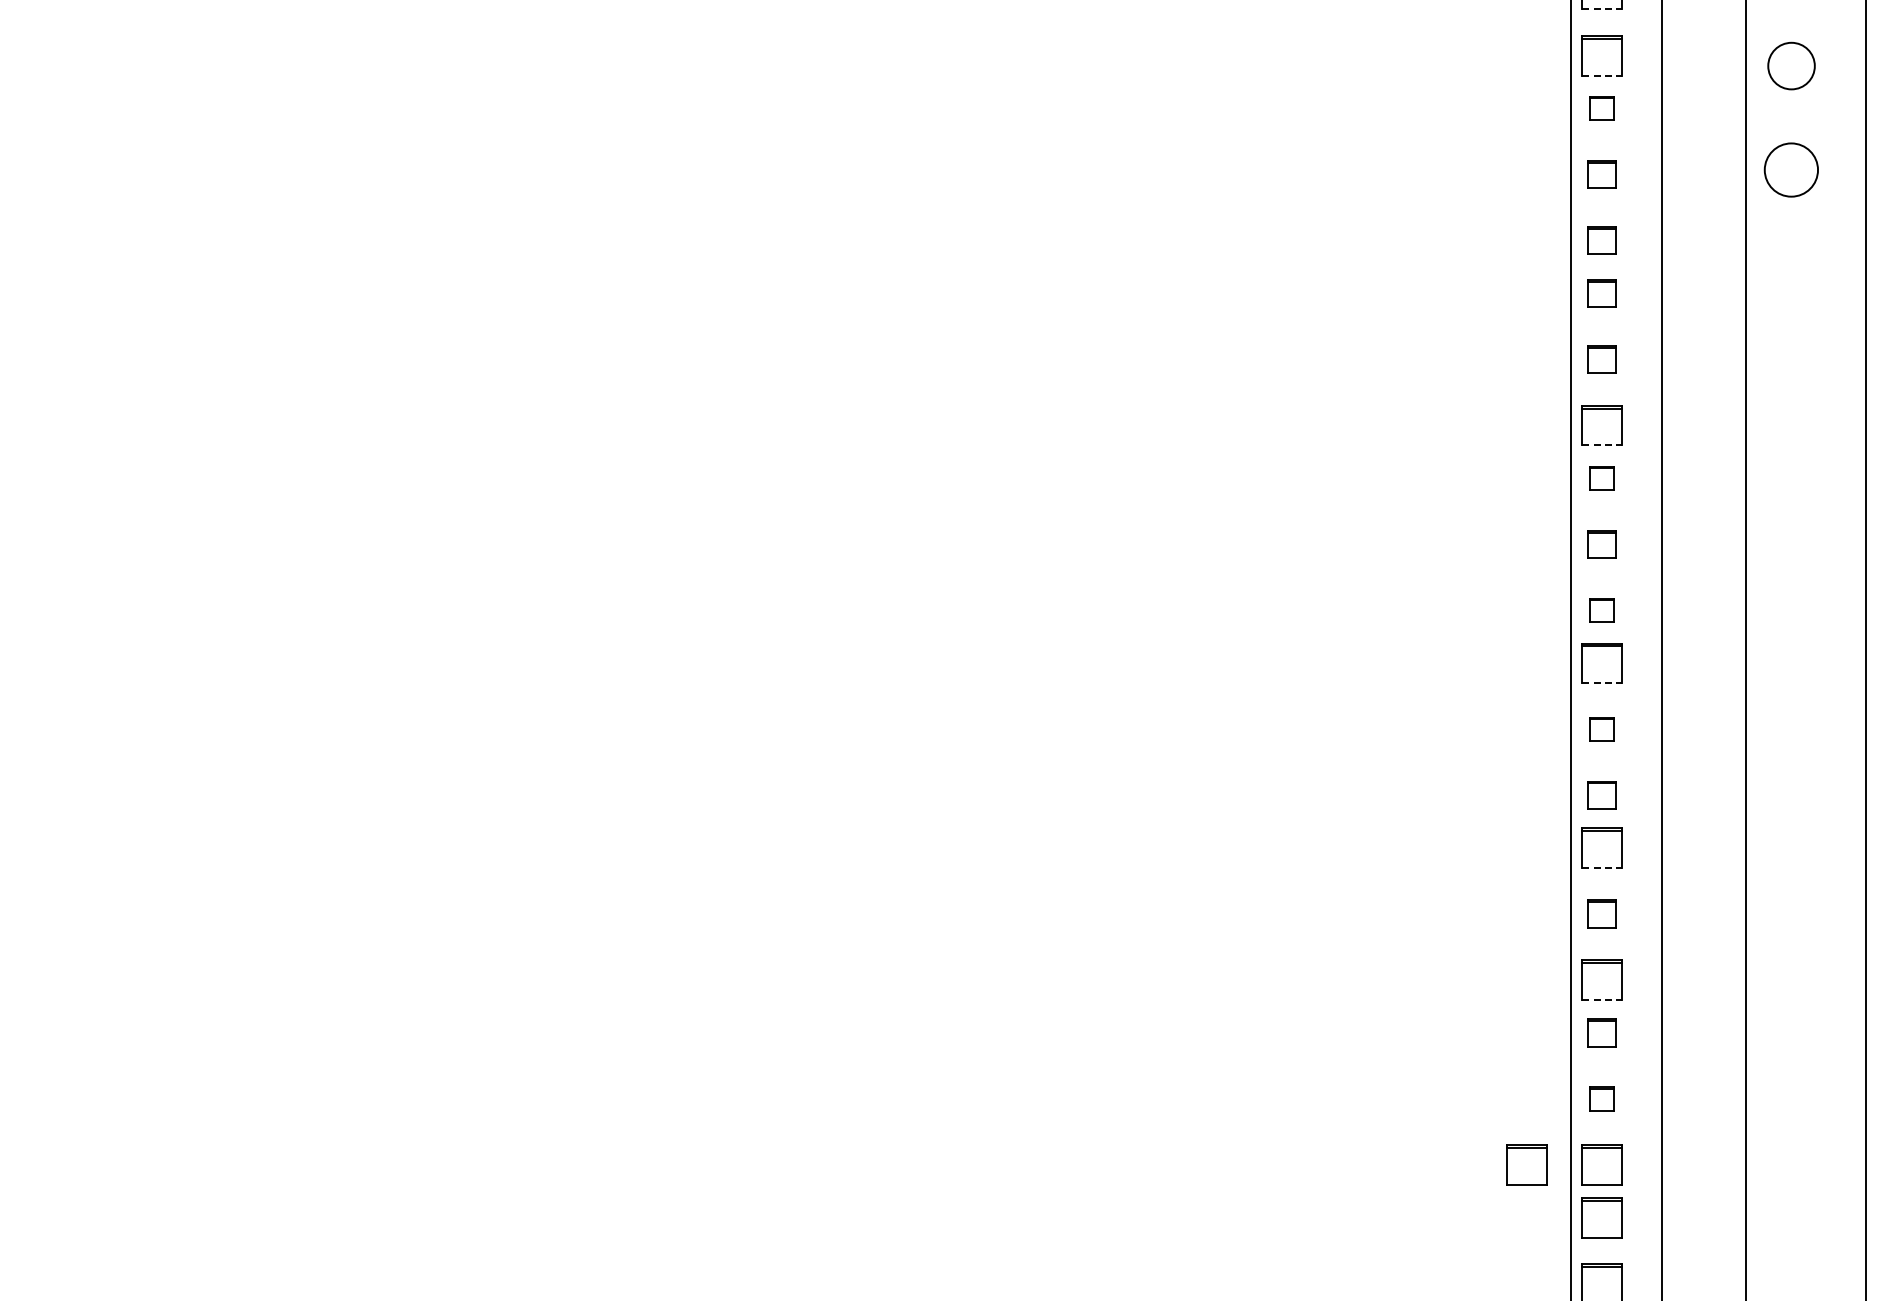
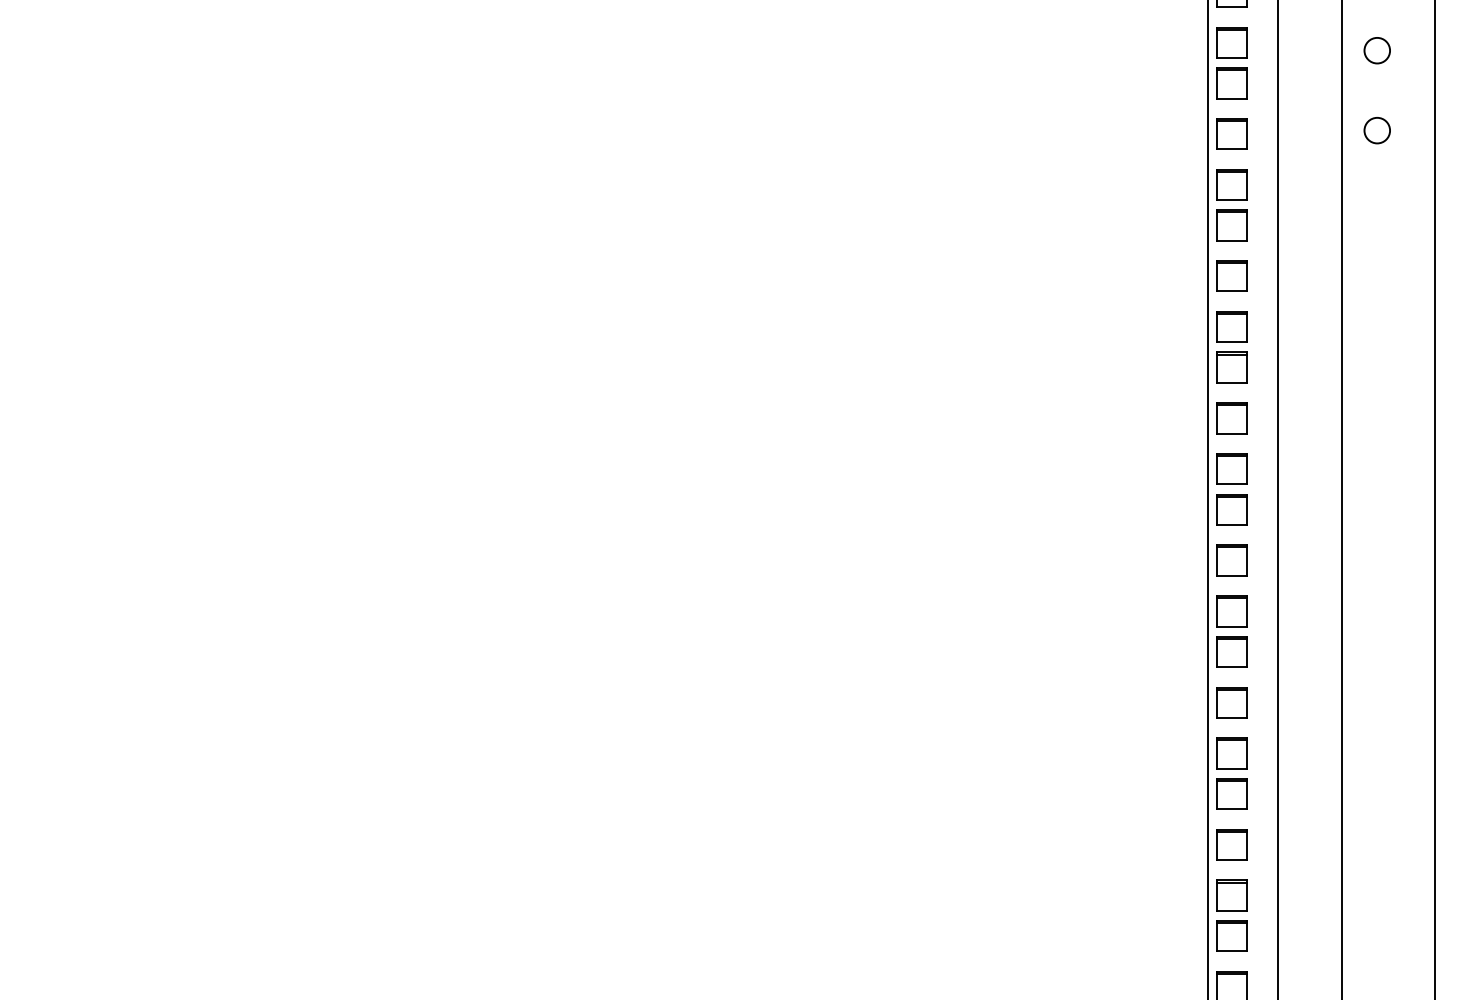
line: (1602, 9) -> (1232, 7), dashed -> solid
circle: (1790, 65) -> (1376, 50), size x0.71
line: (1602, 75) -> (1232, 57), dashed -> solid
part: (1601, 108) -> (1231, 83), size x1.67
circle: (1791, 169) -> (1377, 130), size x0.62
part: (1601, 174) -> (1231, 134), size x1.43
part: (1601, 240) -> (1231, 184), size x1.43
part: (1601, 293) -> (1231, 225), size x1.43
part: (1601, 359) -> (1231, 276), size x1.43
line: (1602, 445) -> (1232, 342), dashed -> solid
part: (1601, 478) -> (1231, 367), size x1.67
part: (1601, 544) -> (1231, 418), size x1.43
part: (1601, 610) -> (1231, 469), size x1.67
line: (1602, 683) -> (1232, 525), dashed -> solid
part: (1601, 729) -> (1231, 560), size x1.67
part: (1601, 795) -> (1231, 611), size x1.43
line: (1602, 867) -> (1232, 666), dashed -> solid
part: (1601, 913) -> (1231, 702), size x1.43
line: (1602, 1000) -> (1232, 769), dashed -> solid
part: (1601, 1032) -> (1231, 793), size x1.43
part: (1601, 1098) -> (1231, 844), size x1.67
part: (1526, 1164) -> (1173, 895), removed

